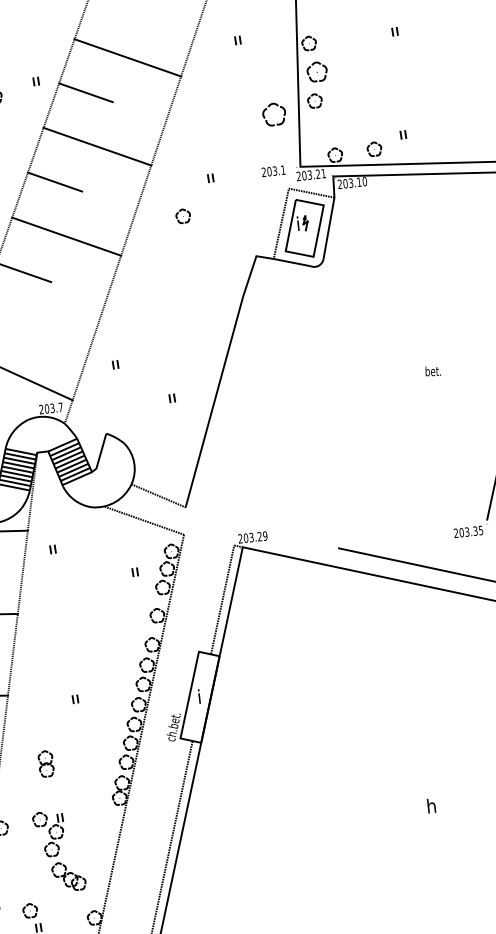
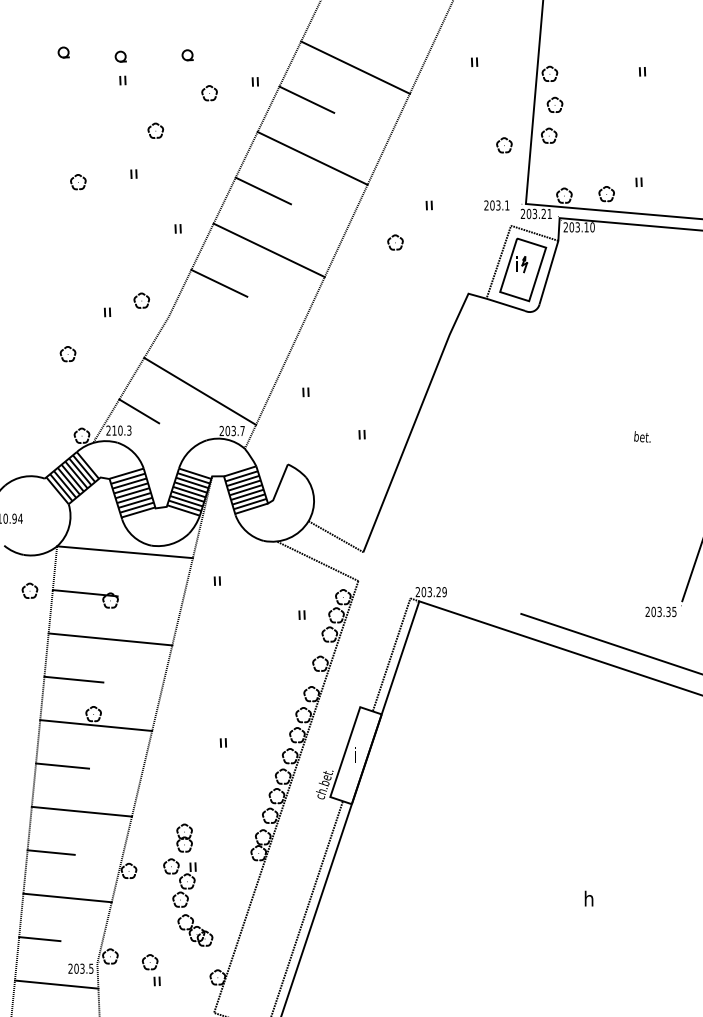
part: (316, 71) -> (554, 104), size x0.71
part: (274, 114) -> (504, 145), size x0.62
part: (46, 763) -> (184, 837), moved

